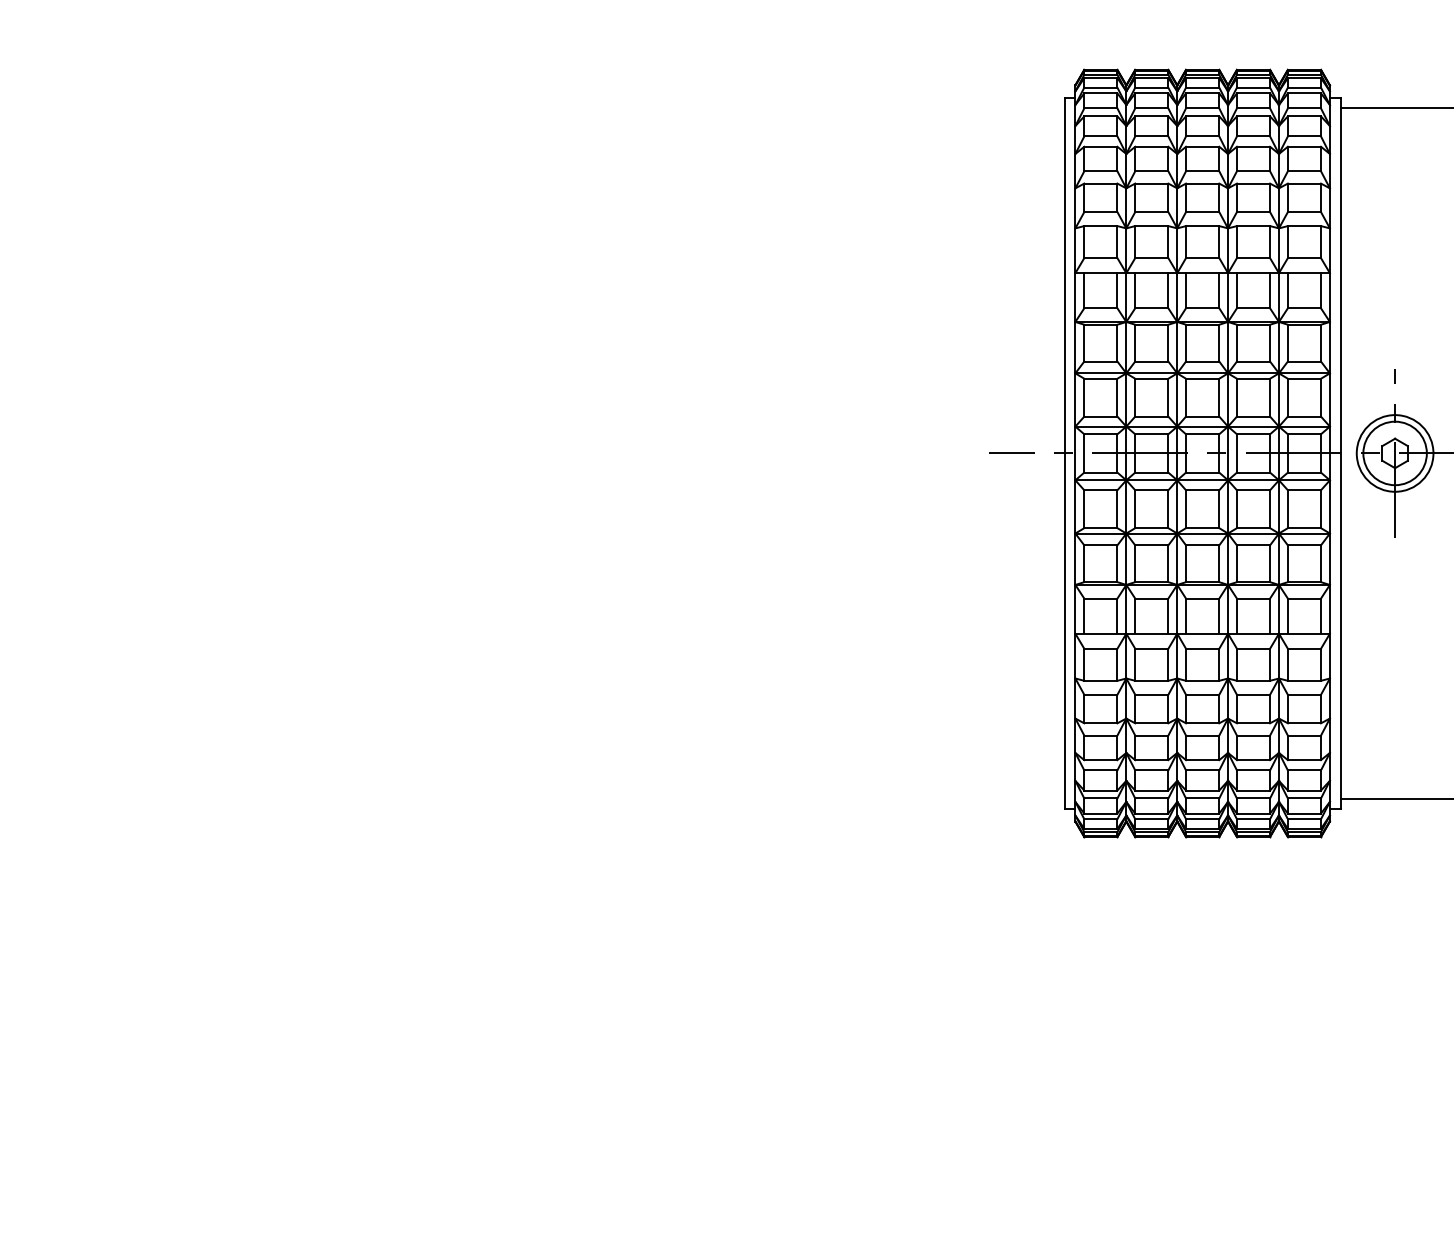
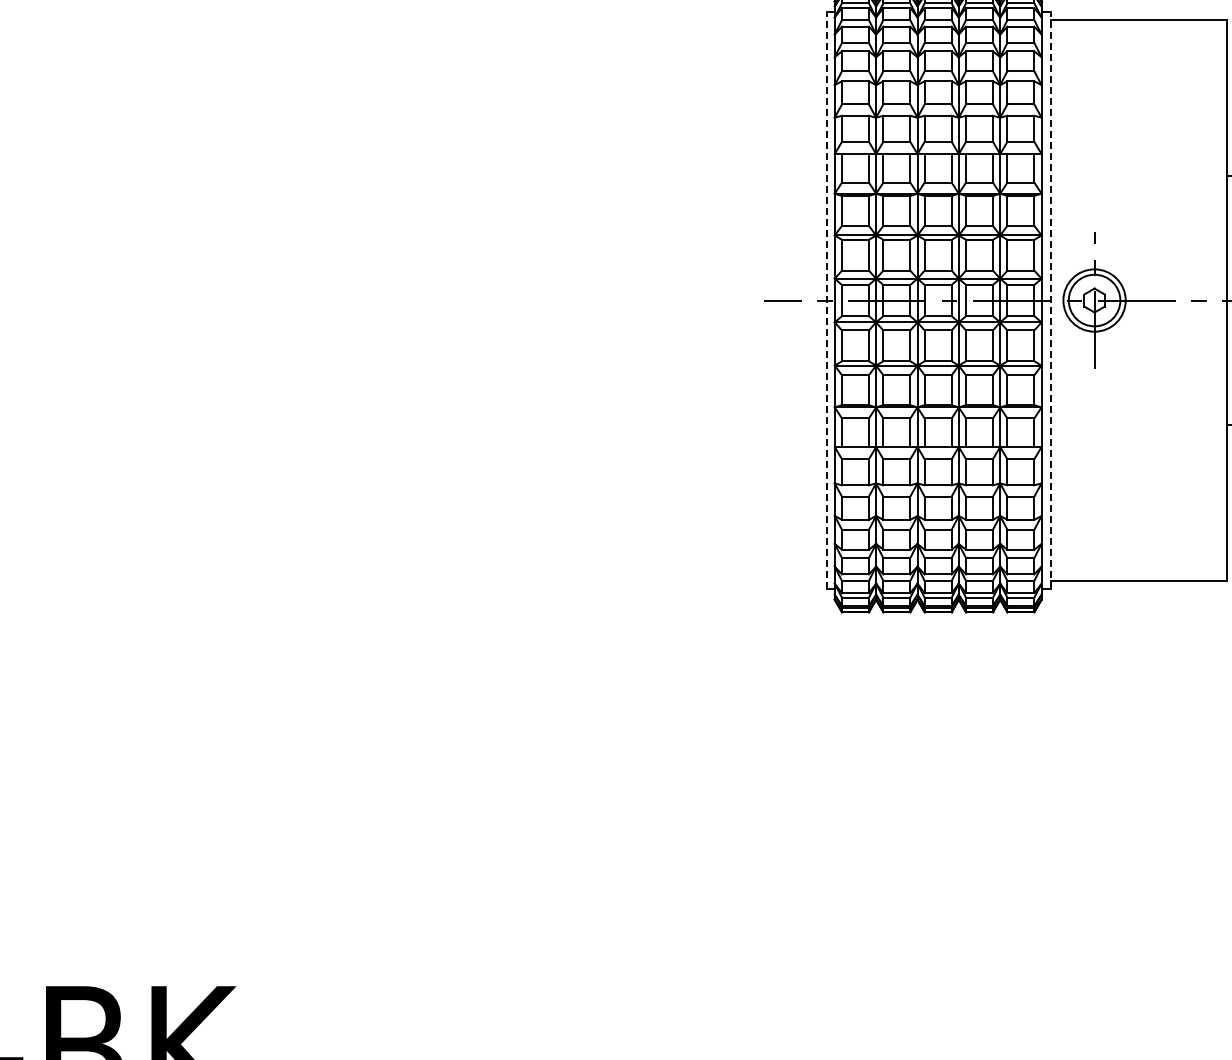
line: (1065, 453) -> (826, 300), solid -> dashed
line: (1340, 453) -> (1050, 300), solid -> dashed

